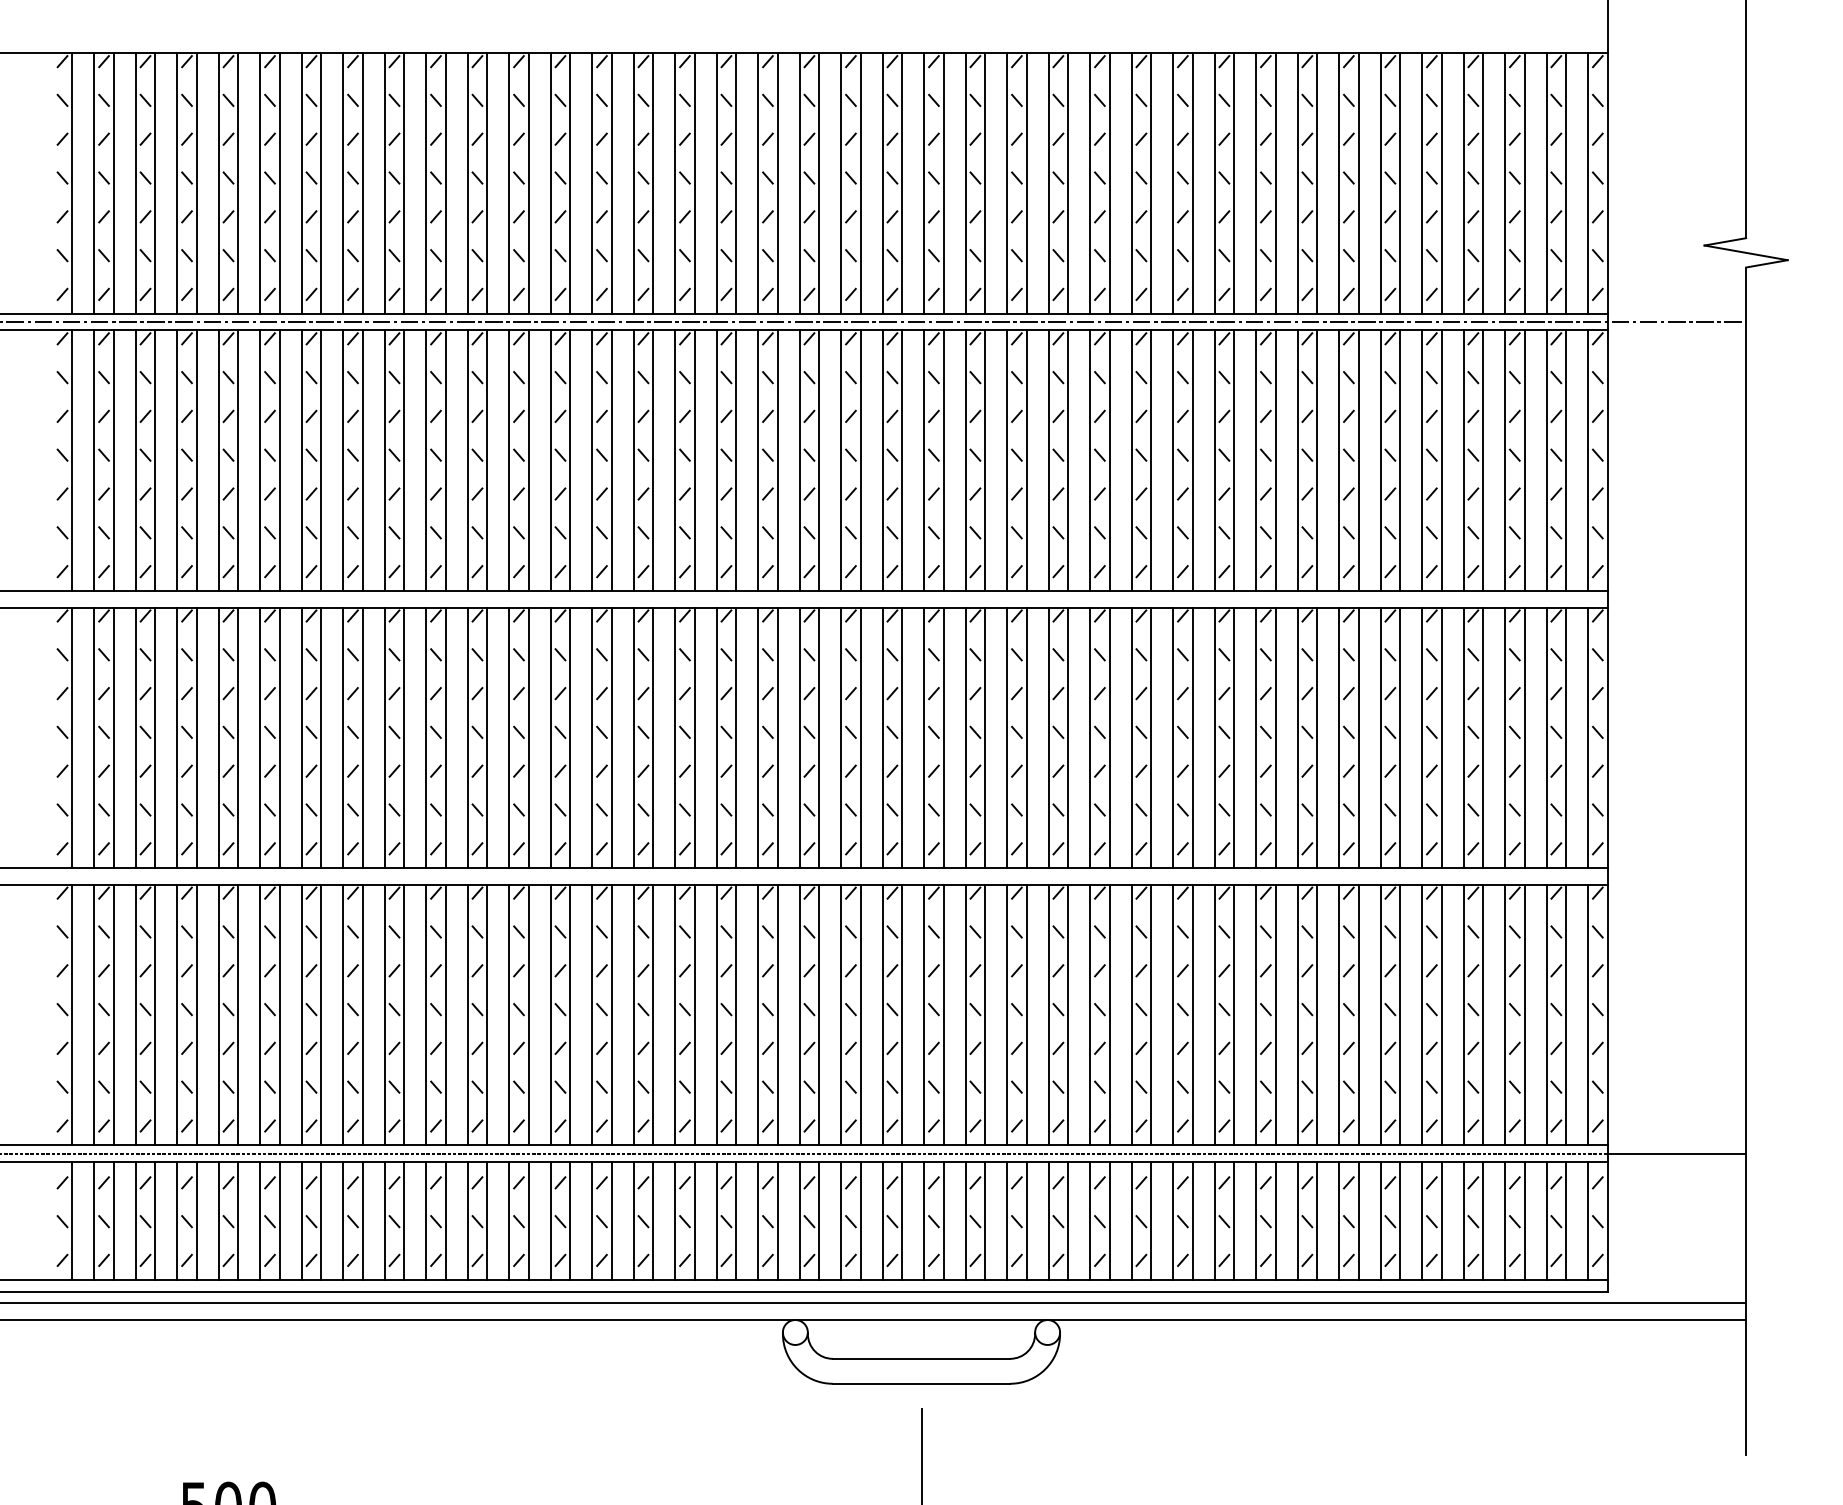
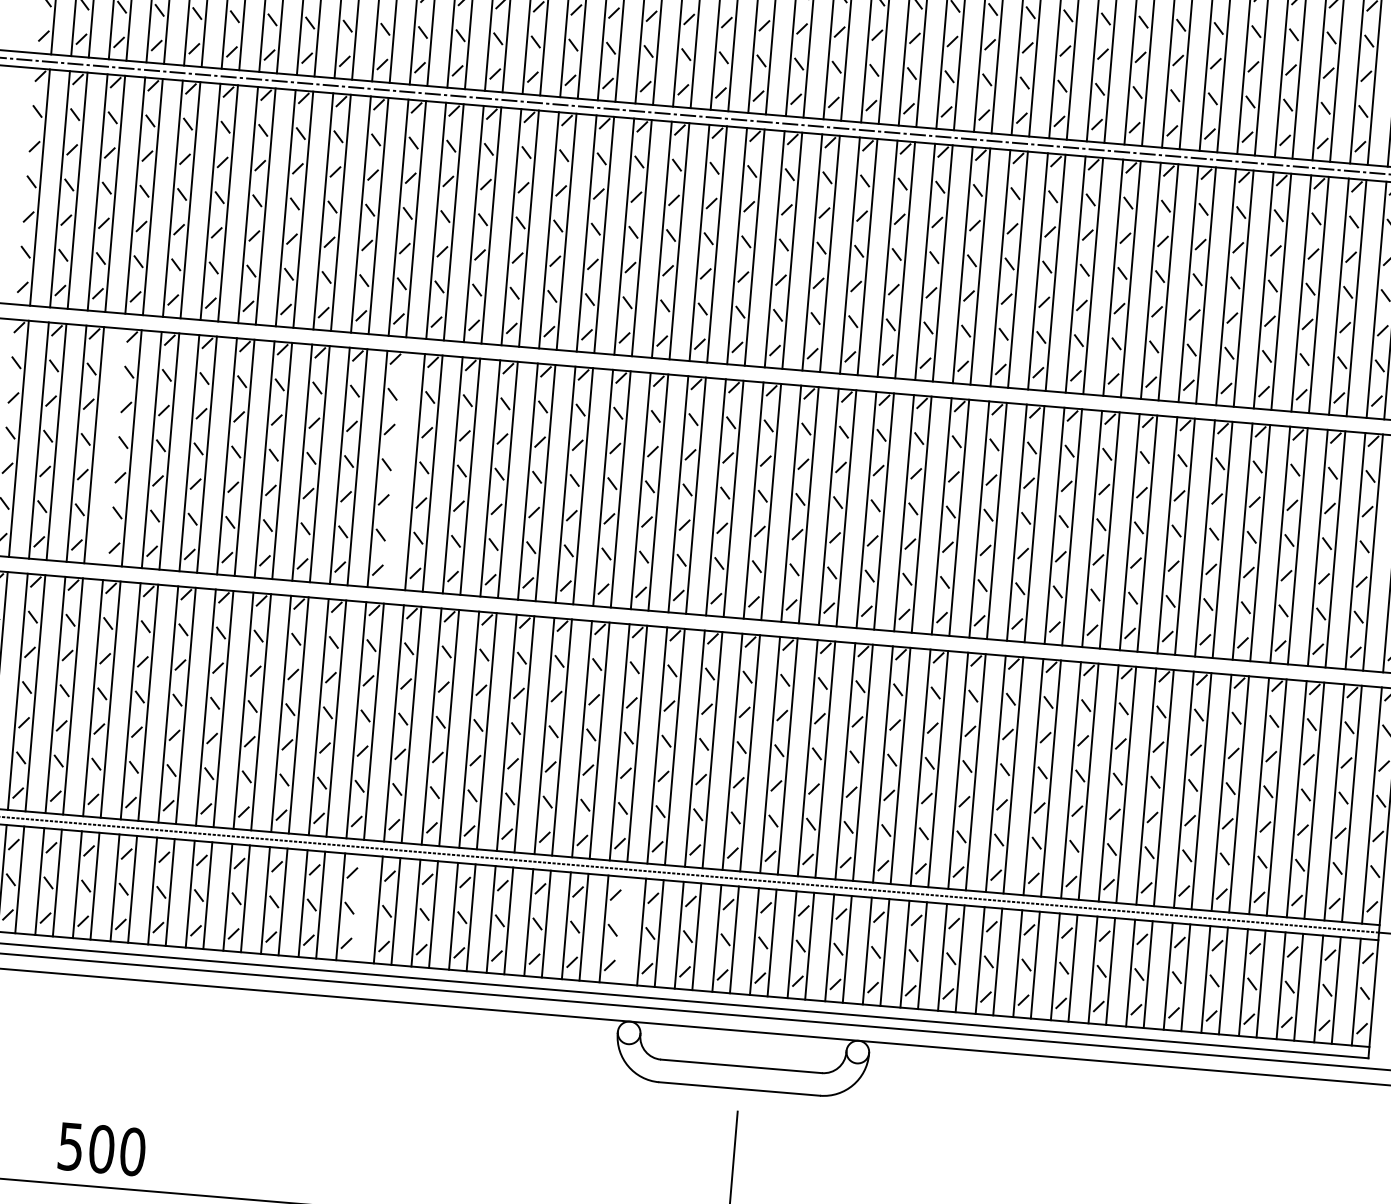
line: (177, 737) -> (114, 446), removed
line: (487, 737) -> (395, 470), removed
line: (487, 1220) -> (358, 907), removed
line: (777, 1220) -> (621, 930), removed

